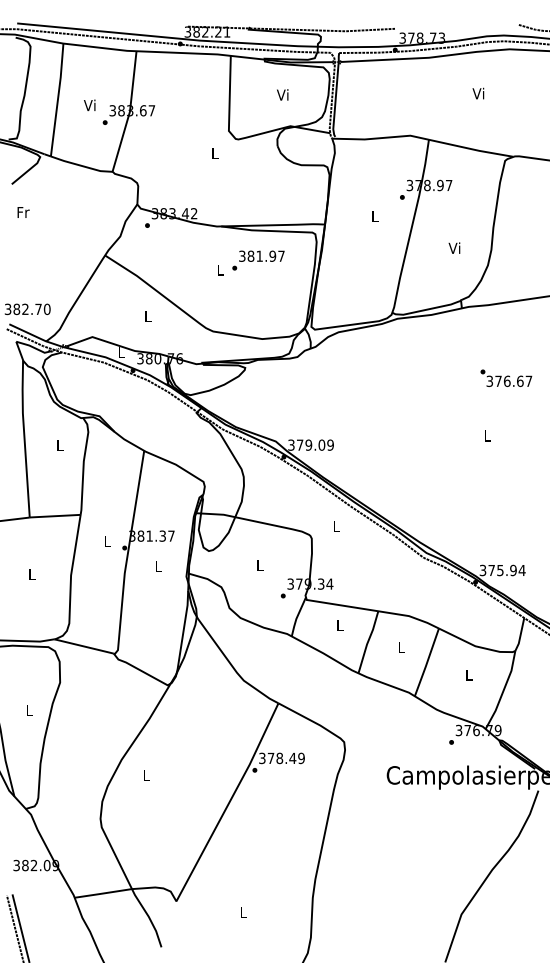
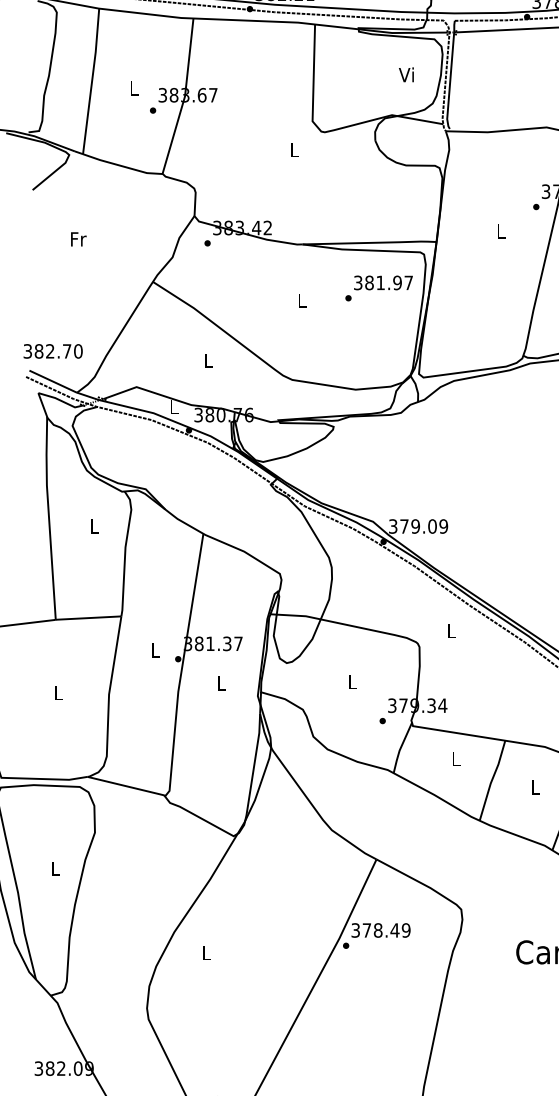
text: (282, 94) -> (406, 74), moved
text: (89, 105) -> (132, 88), Vi -> L
text: (23, 212) -> (78, 239), moved
text: (258, 260) -> (379, 288), moved

